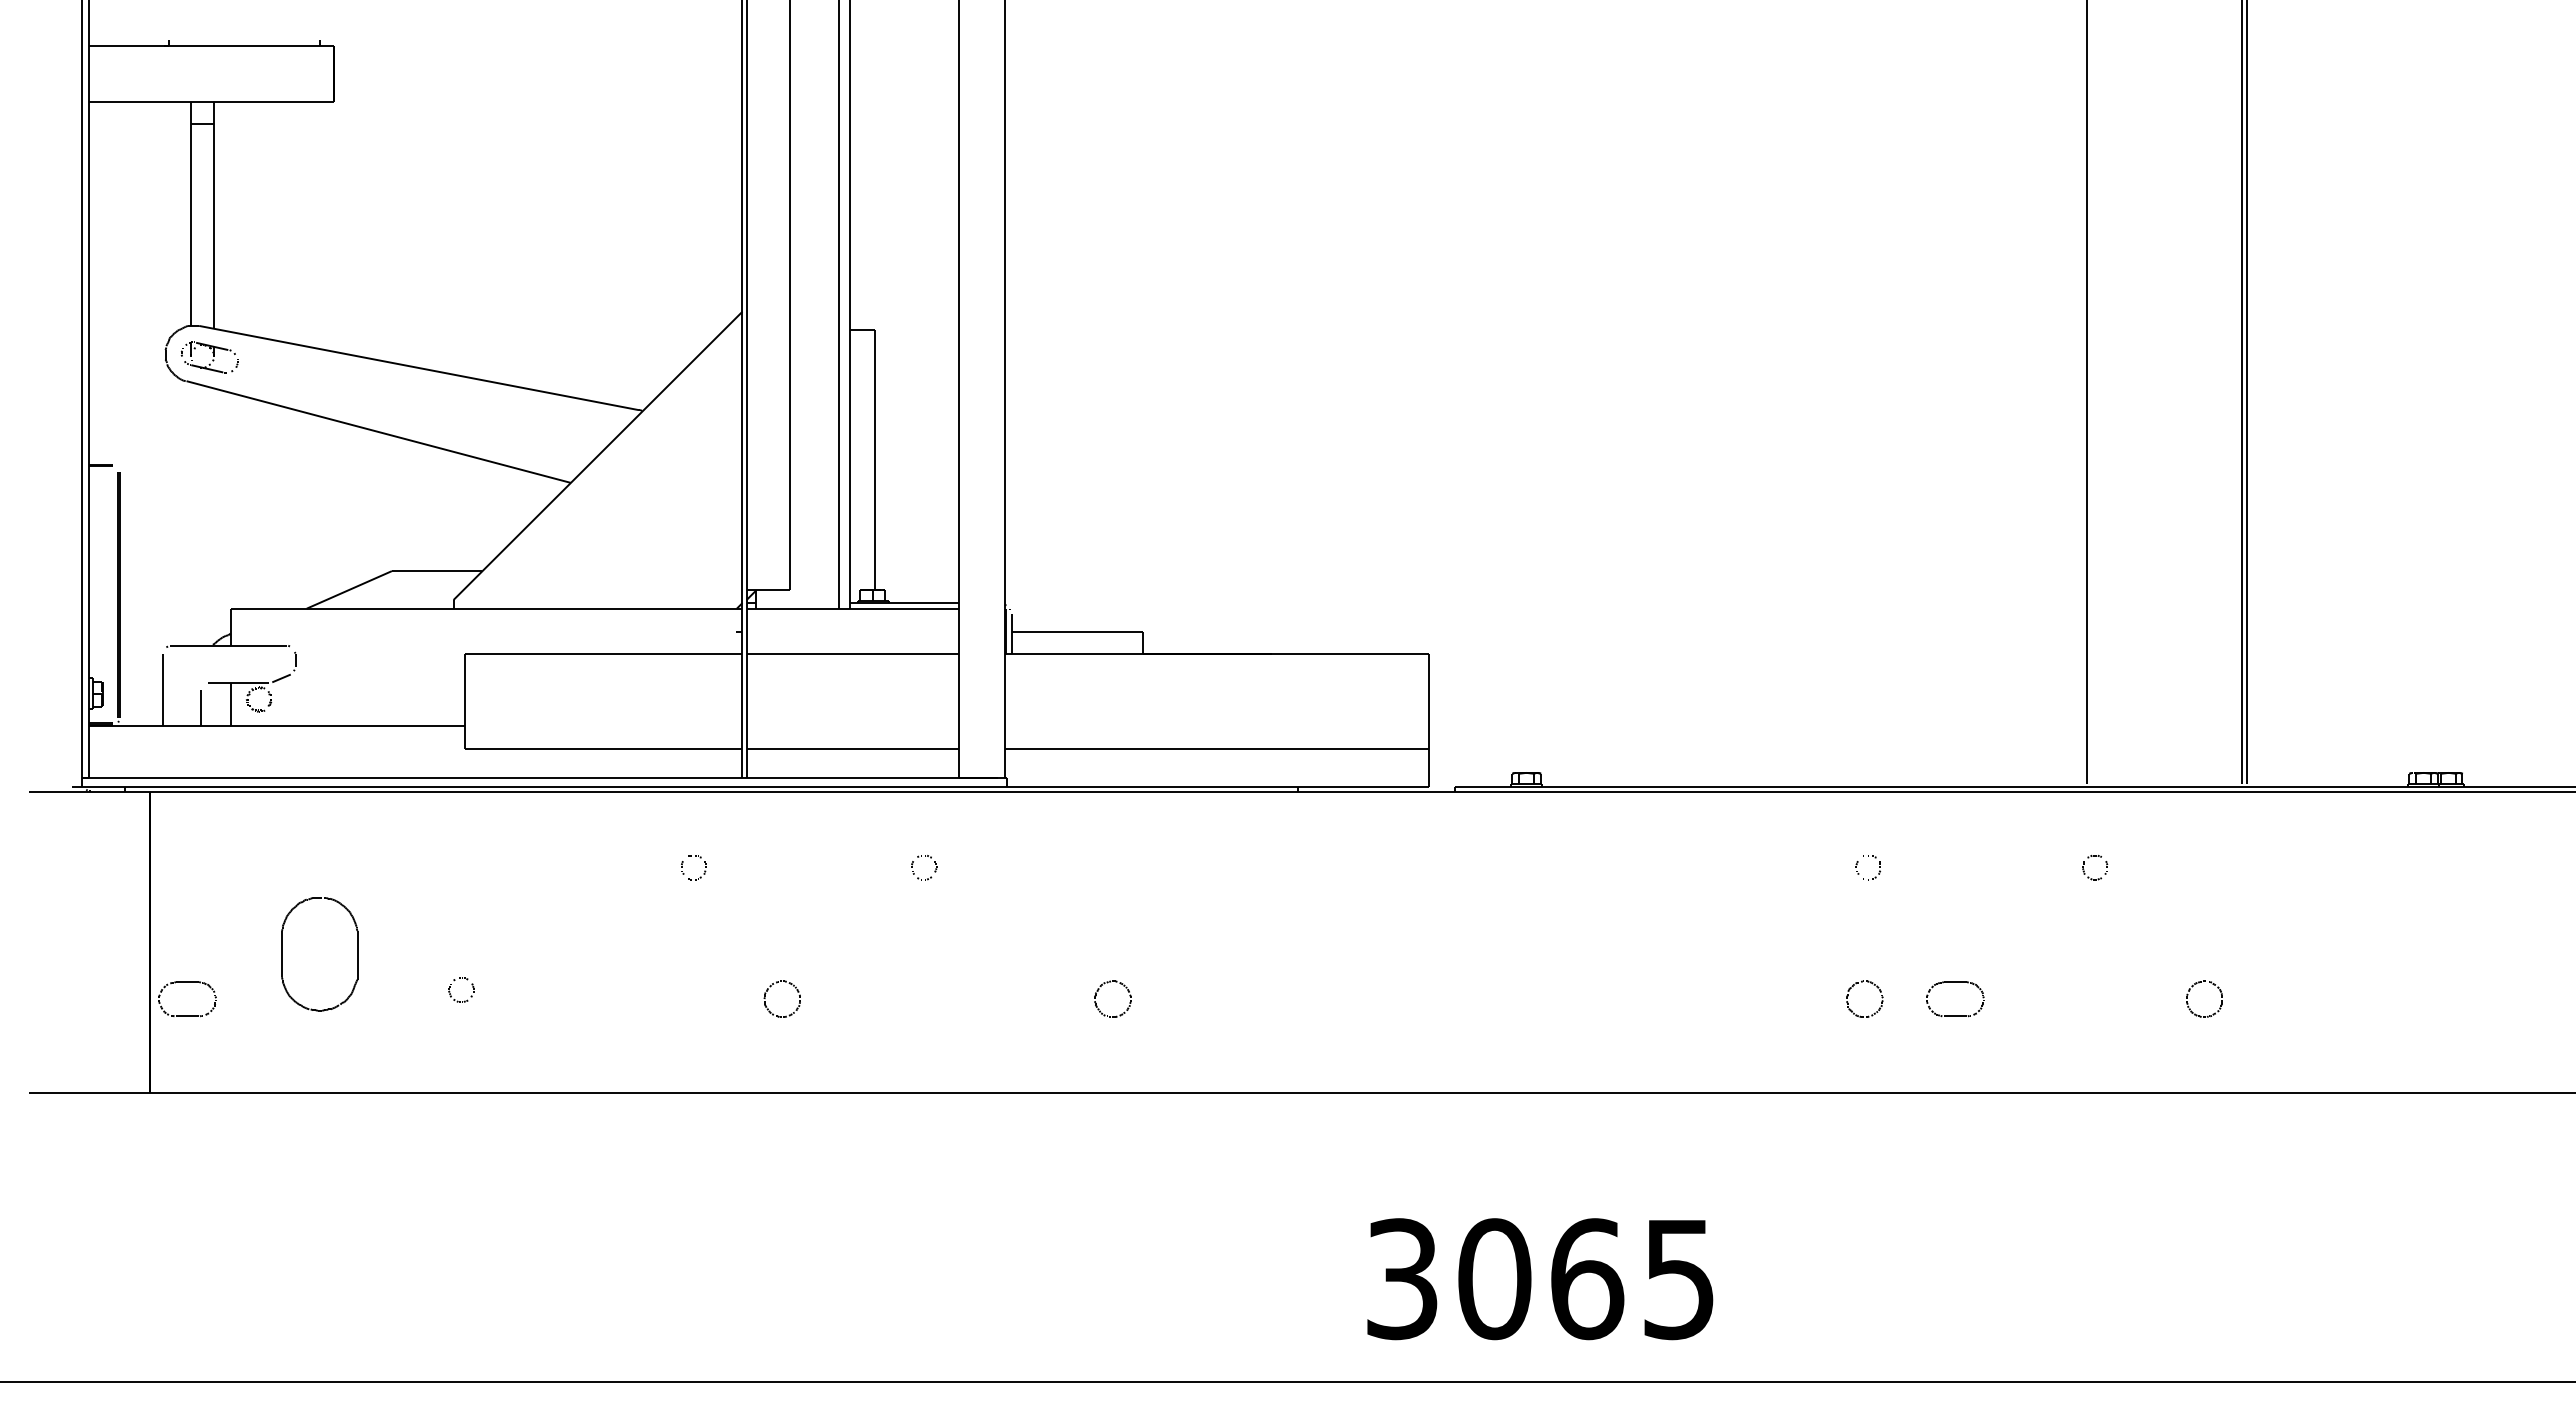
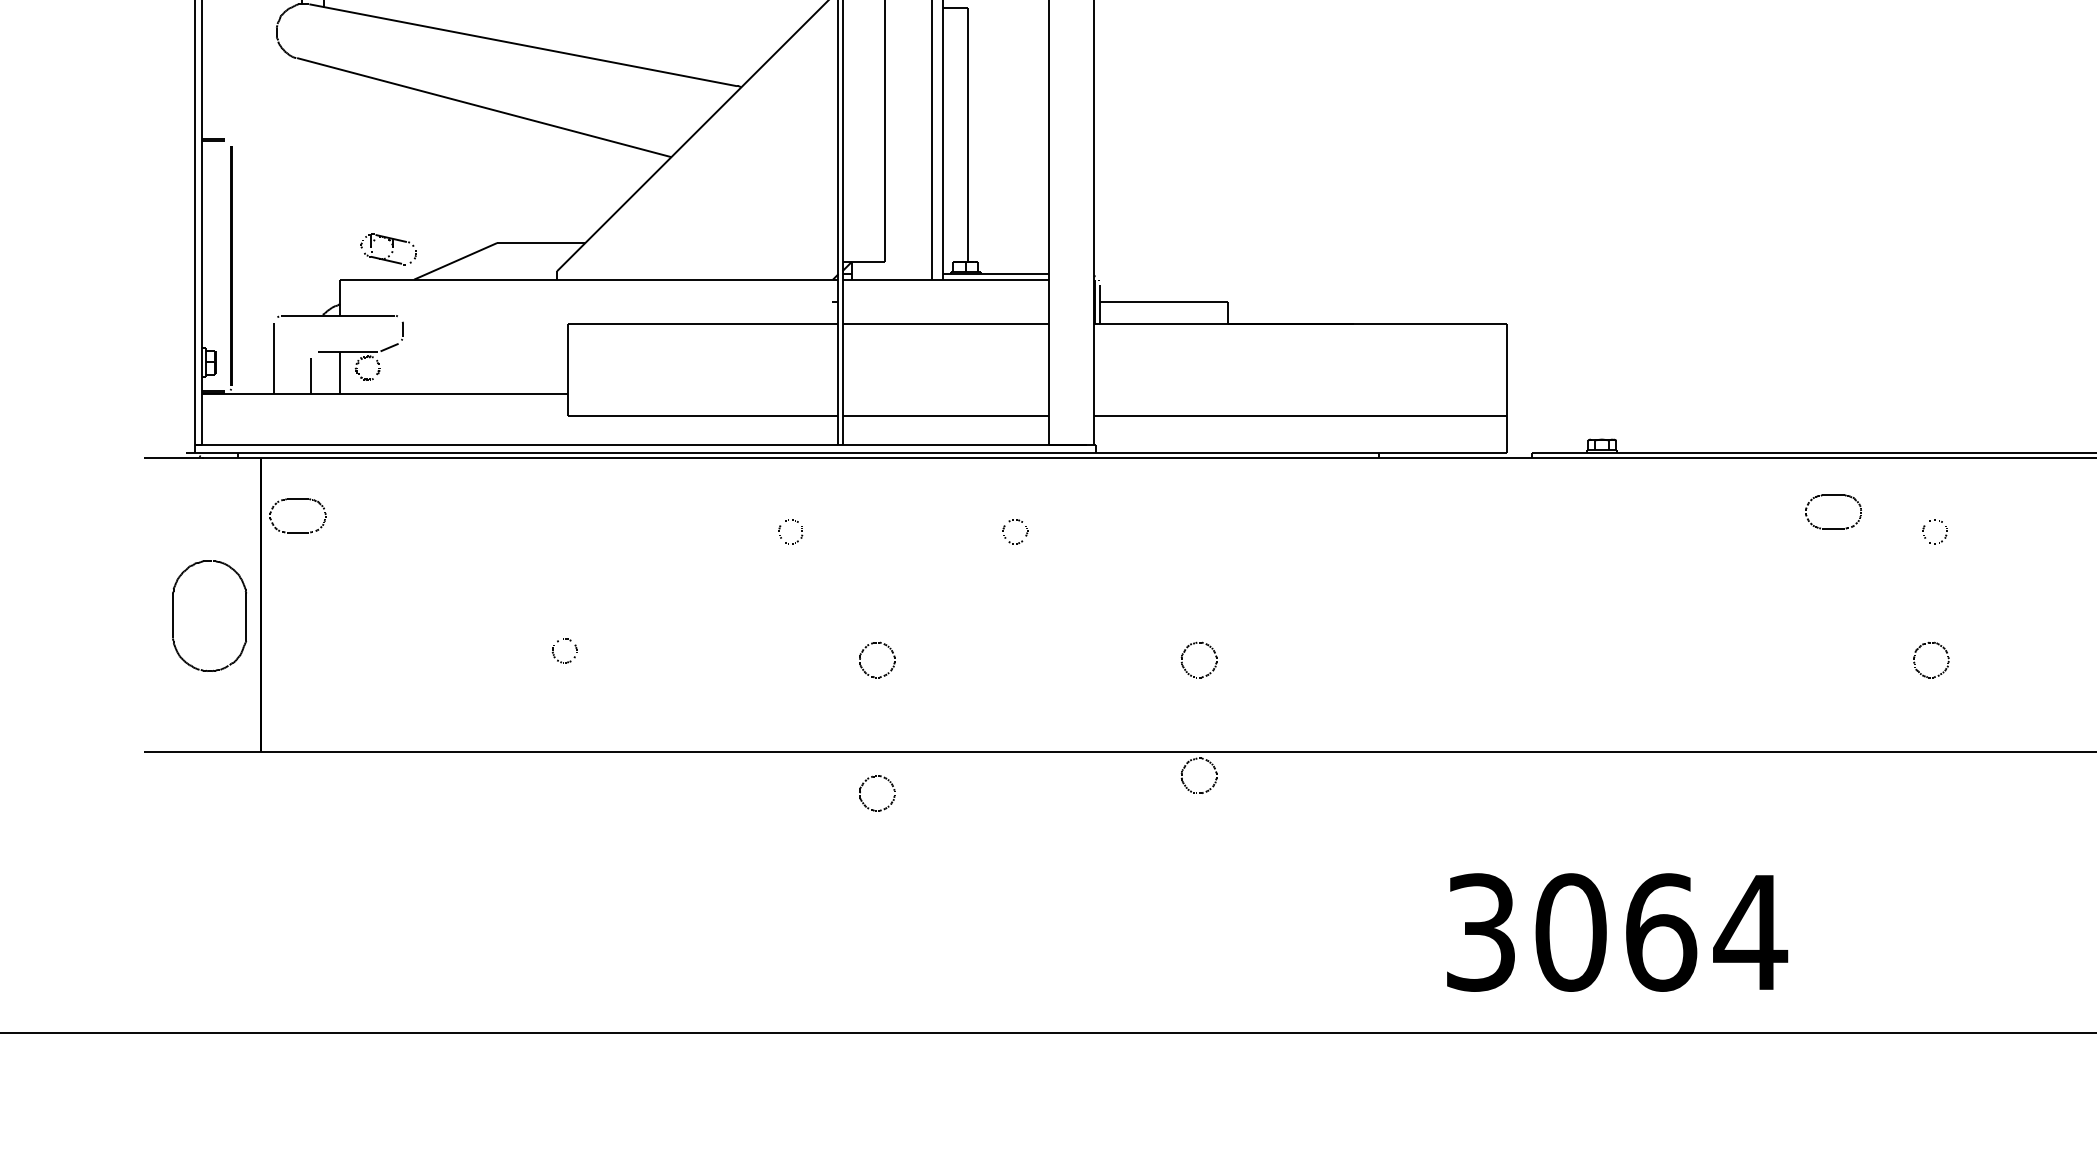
part: (209, 357) -> (388, 249), moved
part: (282, 954) -> (173, 616), moved
part: (187, 1015) -> (298, 531), moved
part: (1955, 1015) -> (1833, 527), moved
part: (1098, 1110) -> (1185, 768), added
part: (768, 1127) -> (863, 784), added
text: (1678, 1280) -> (1749, 933), 3065 -> 3064

